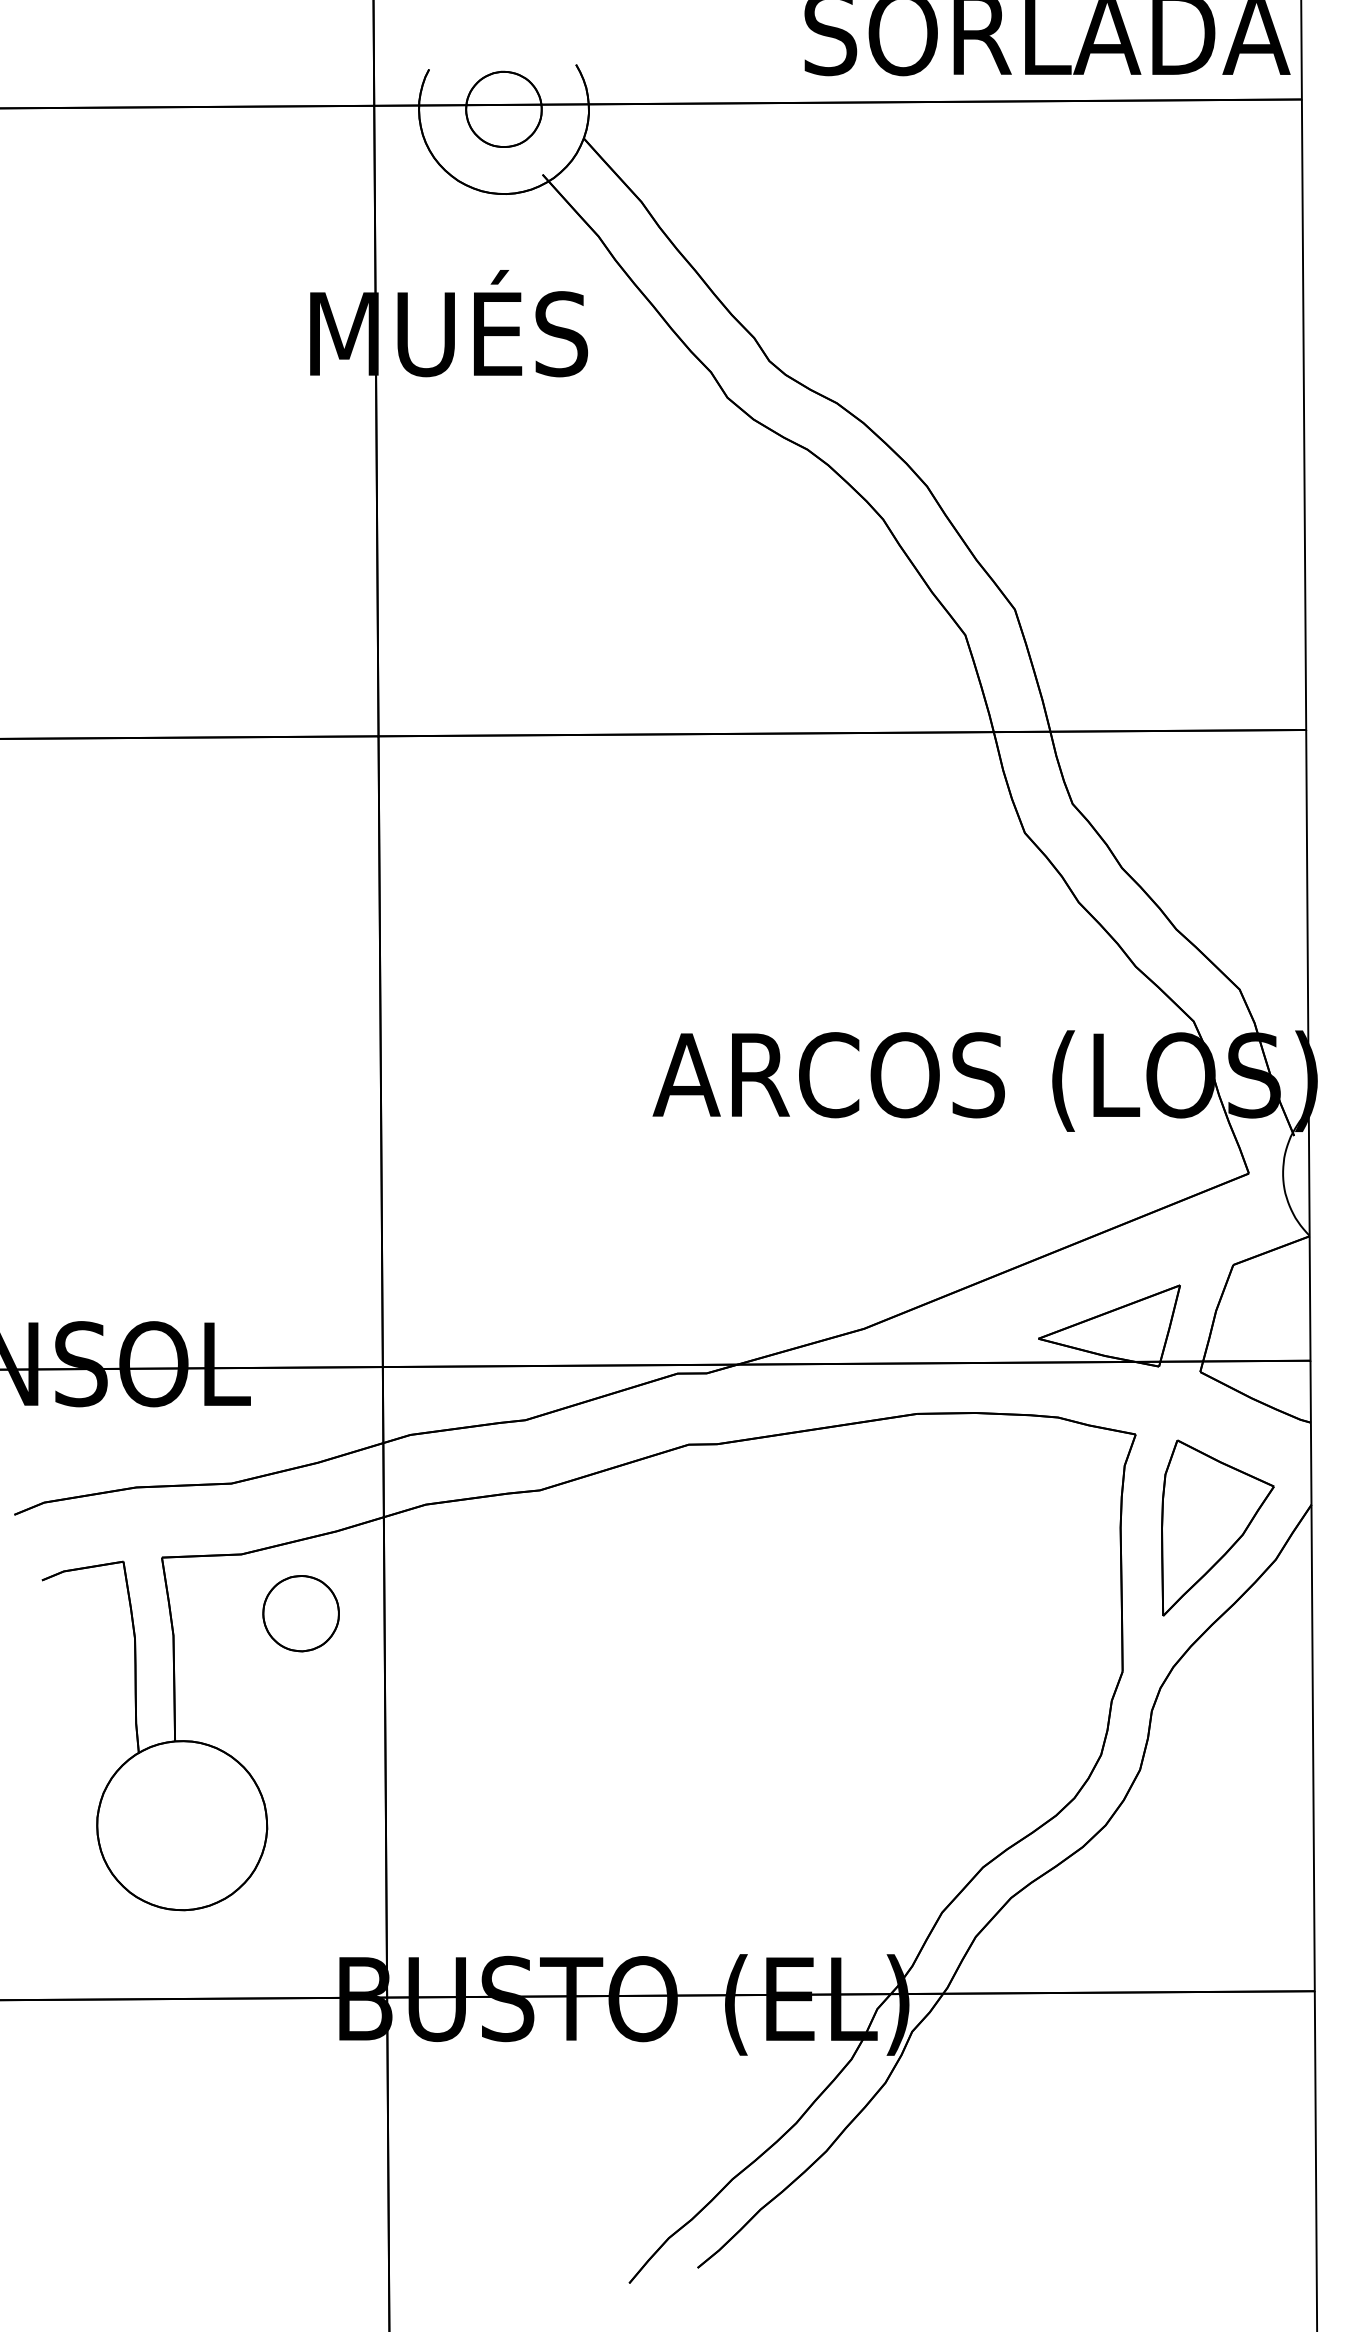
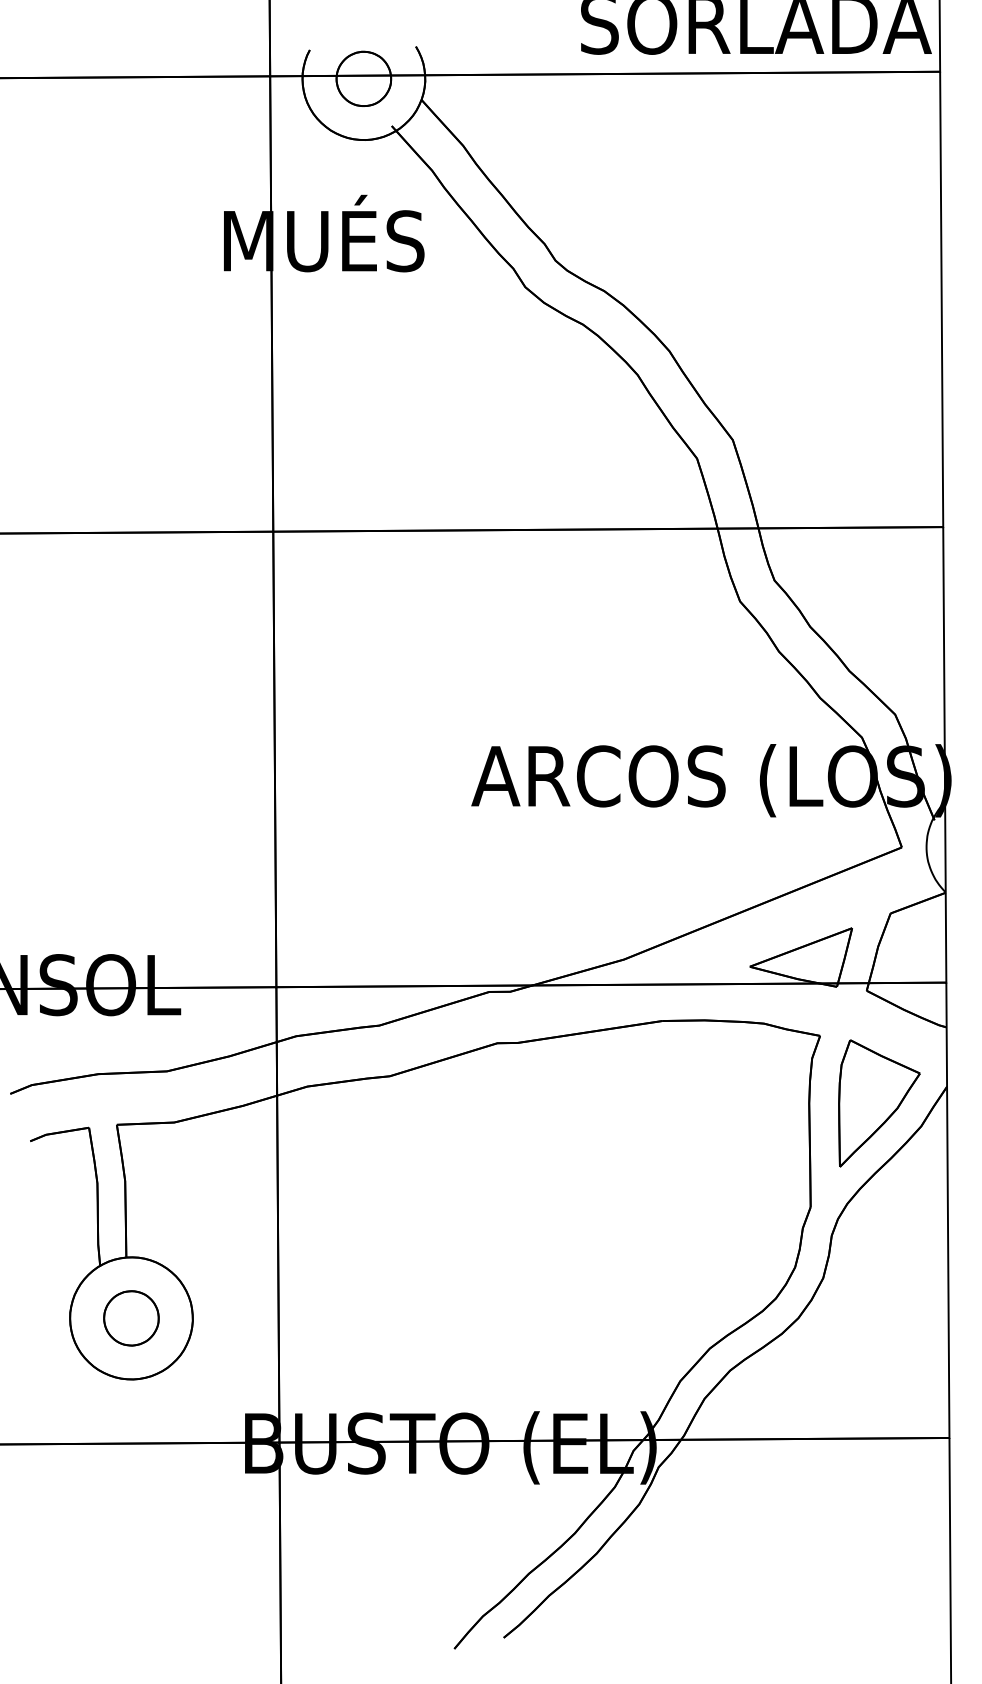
part: (300, 1613) -> (130, 1318), moved

